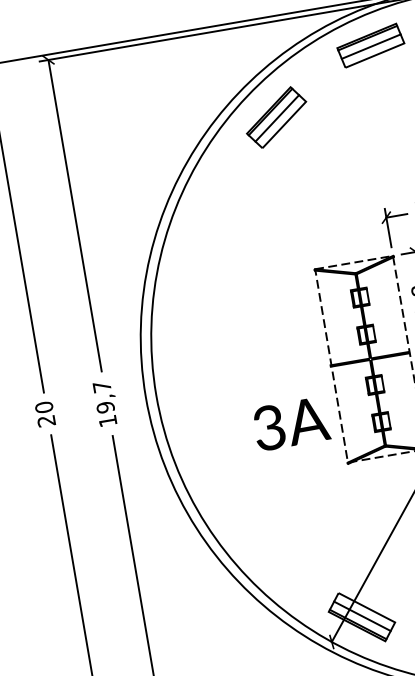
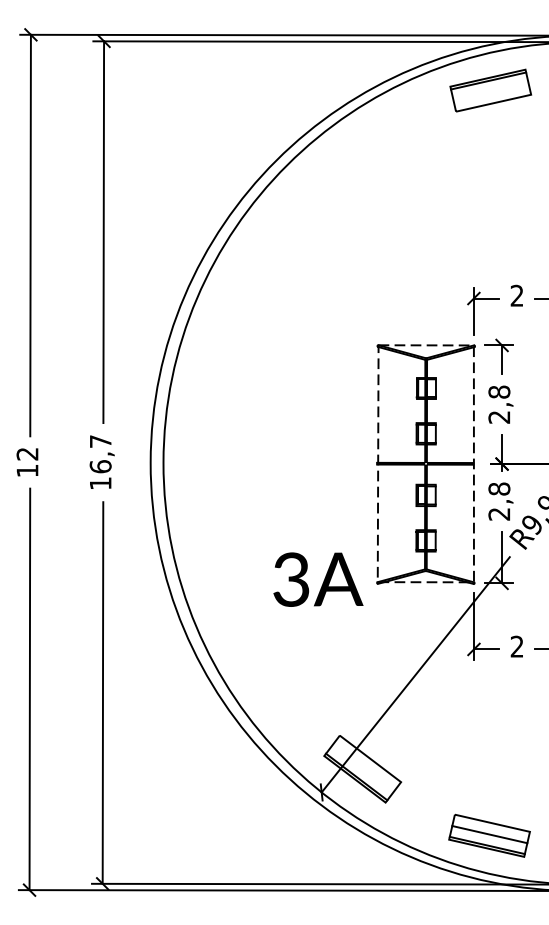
line: (370, 46) -> (490, 91), removed
part: (276, 117) -> (363, 156), removed
text: (105, 407) -> (100, 466), 19,7 -> 16,7
text: (45, 414) -> (27, 462), 20 -> 12
text: (291, 423) -> (318, 579), moved
line: (362, 615) -> (363, 767), removed

